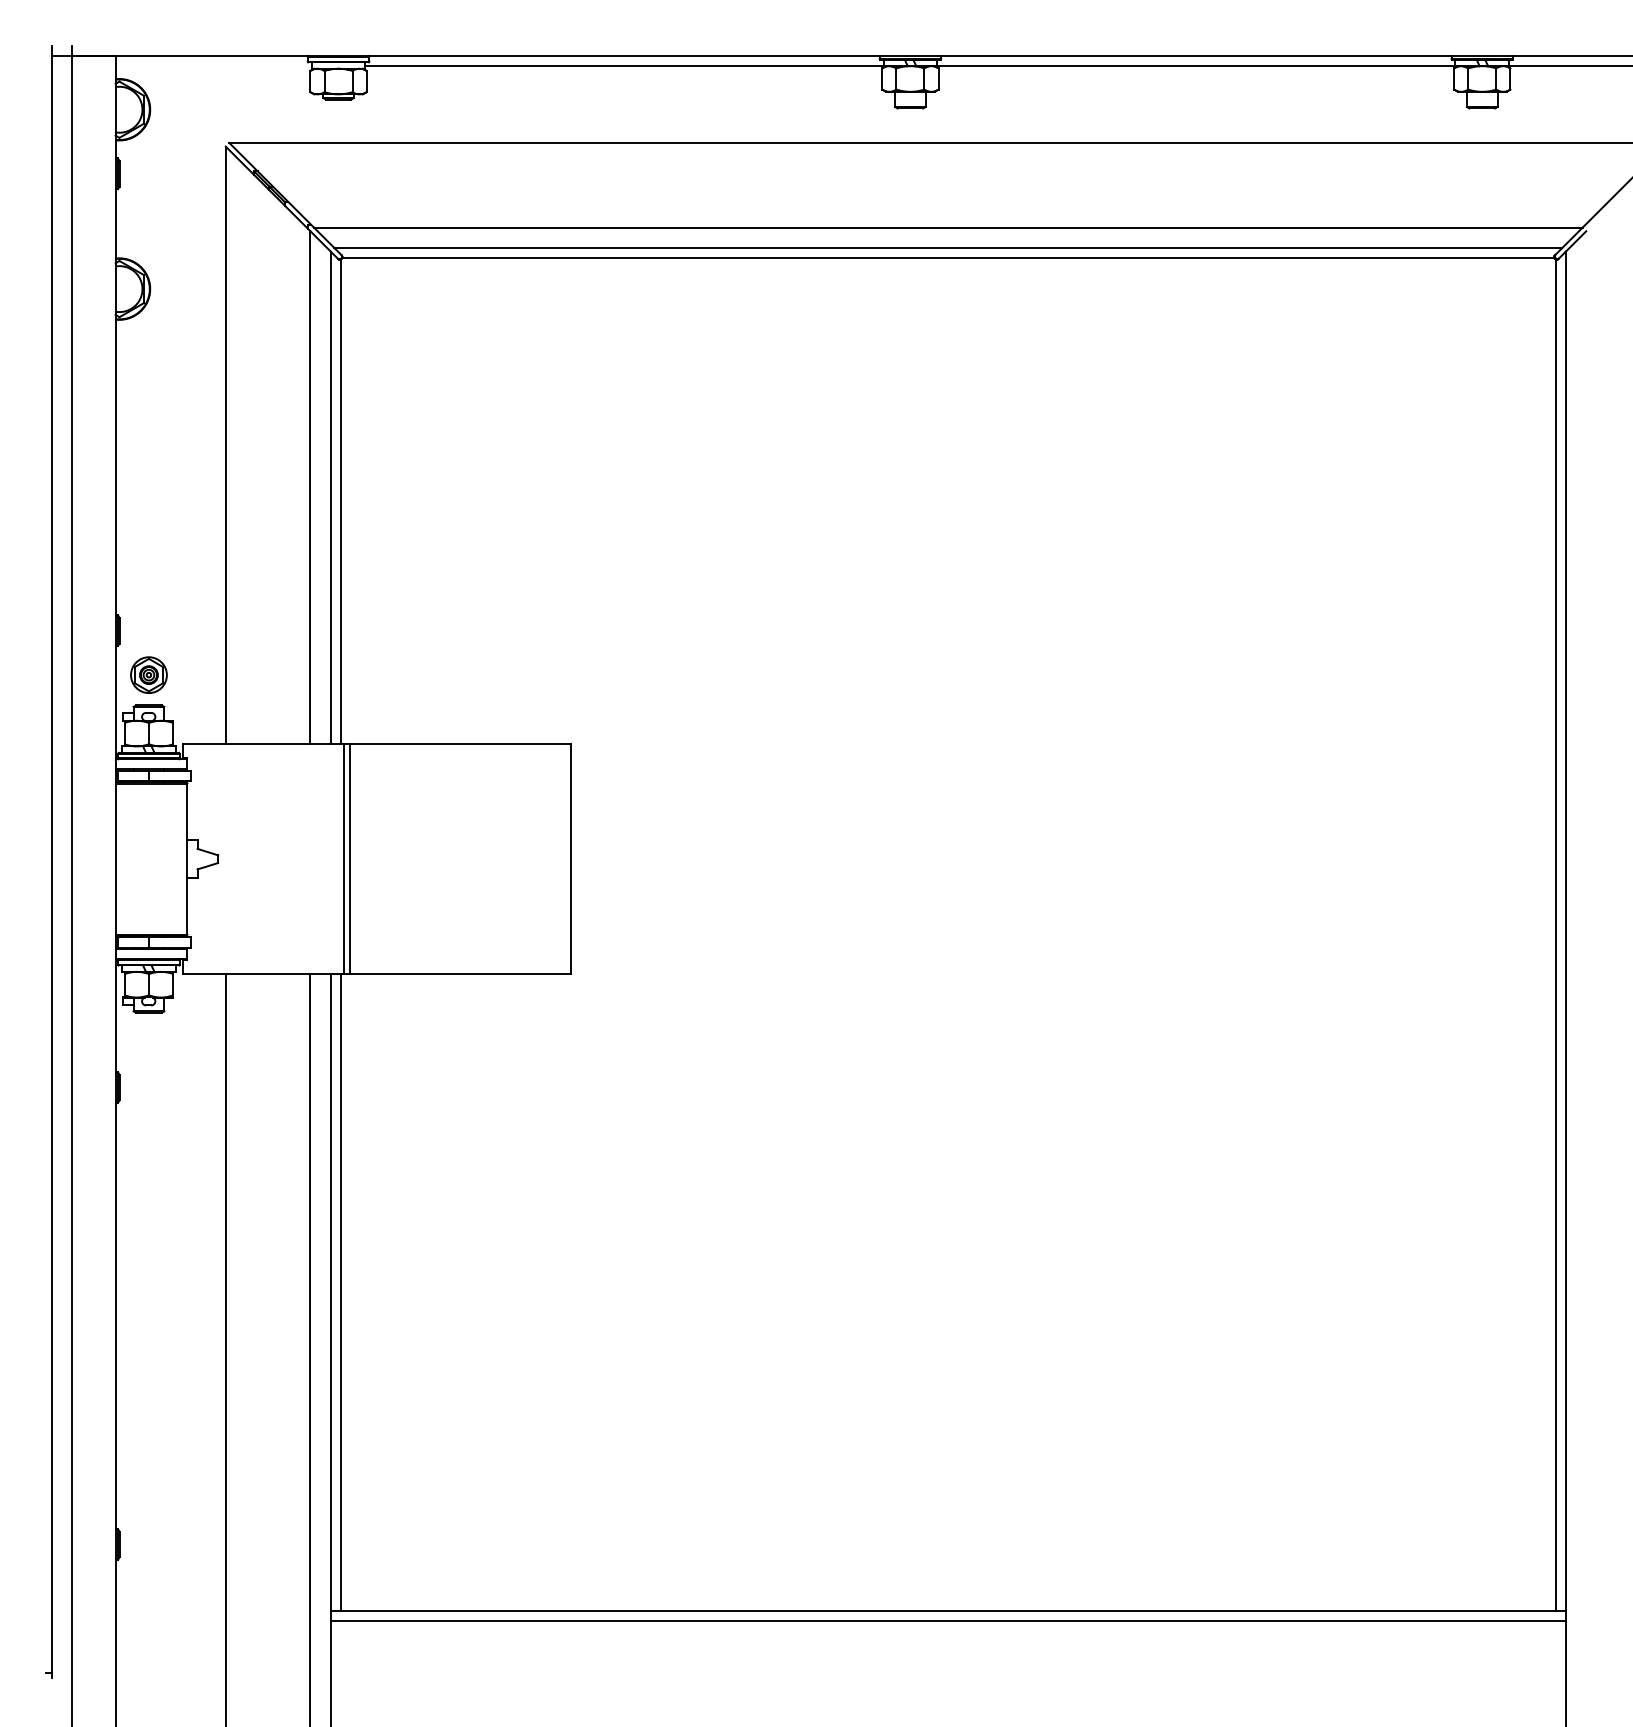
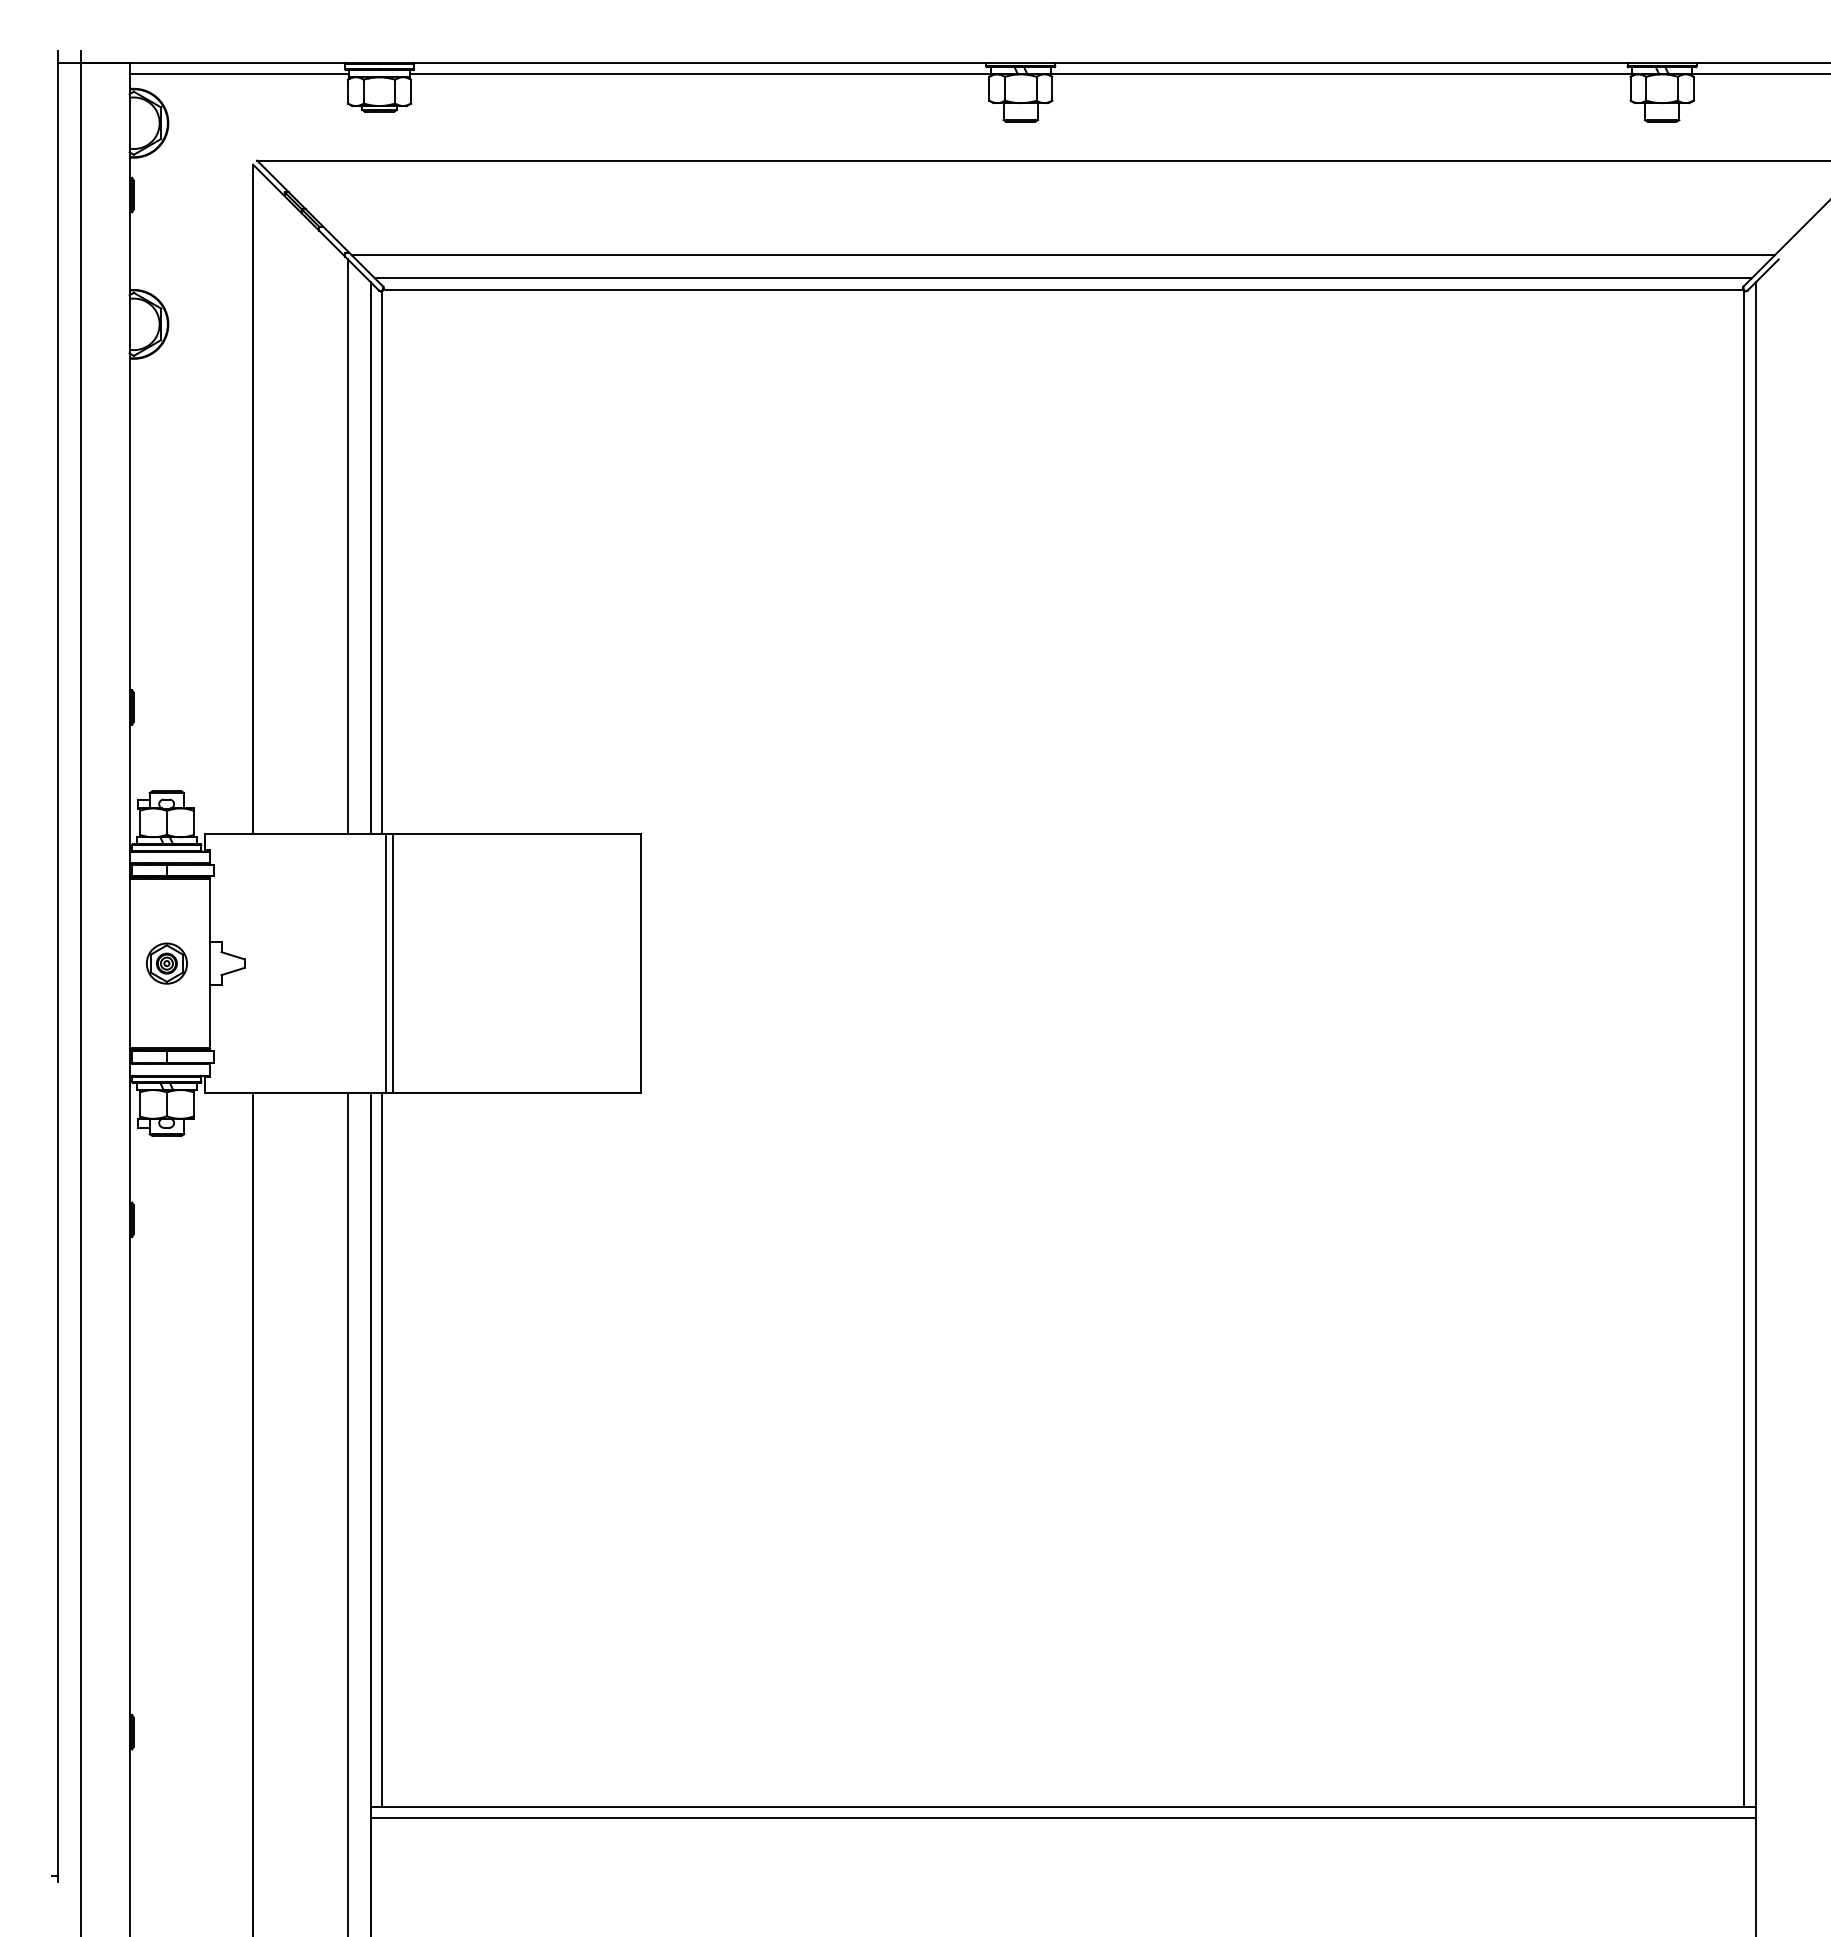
line: (213, 66) -> (239, 74), added
part: (148, 674) -> (166, 962), moved

